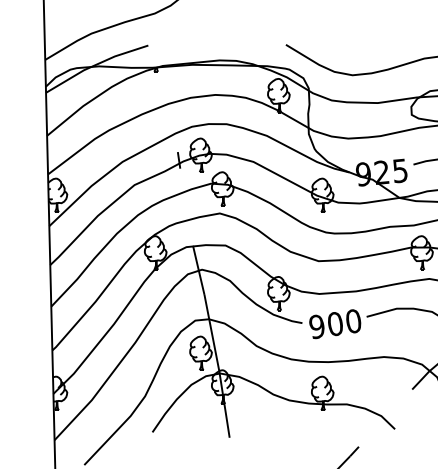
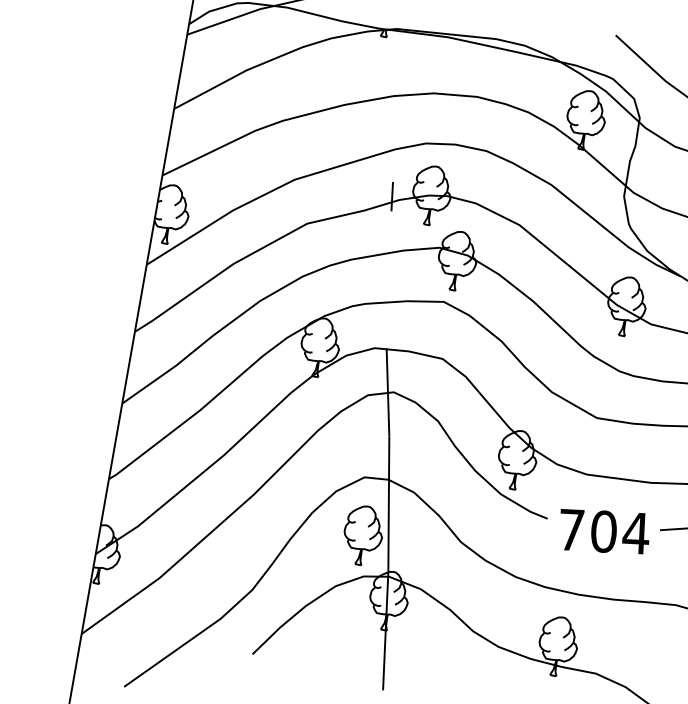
text: (334, 324) -> (602, 532), 900 -> 704

